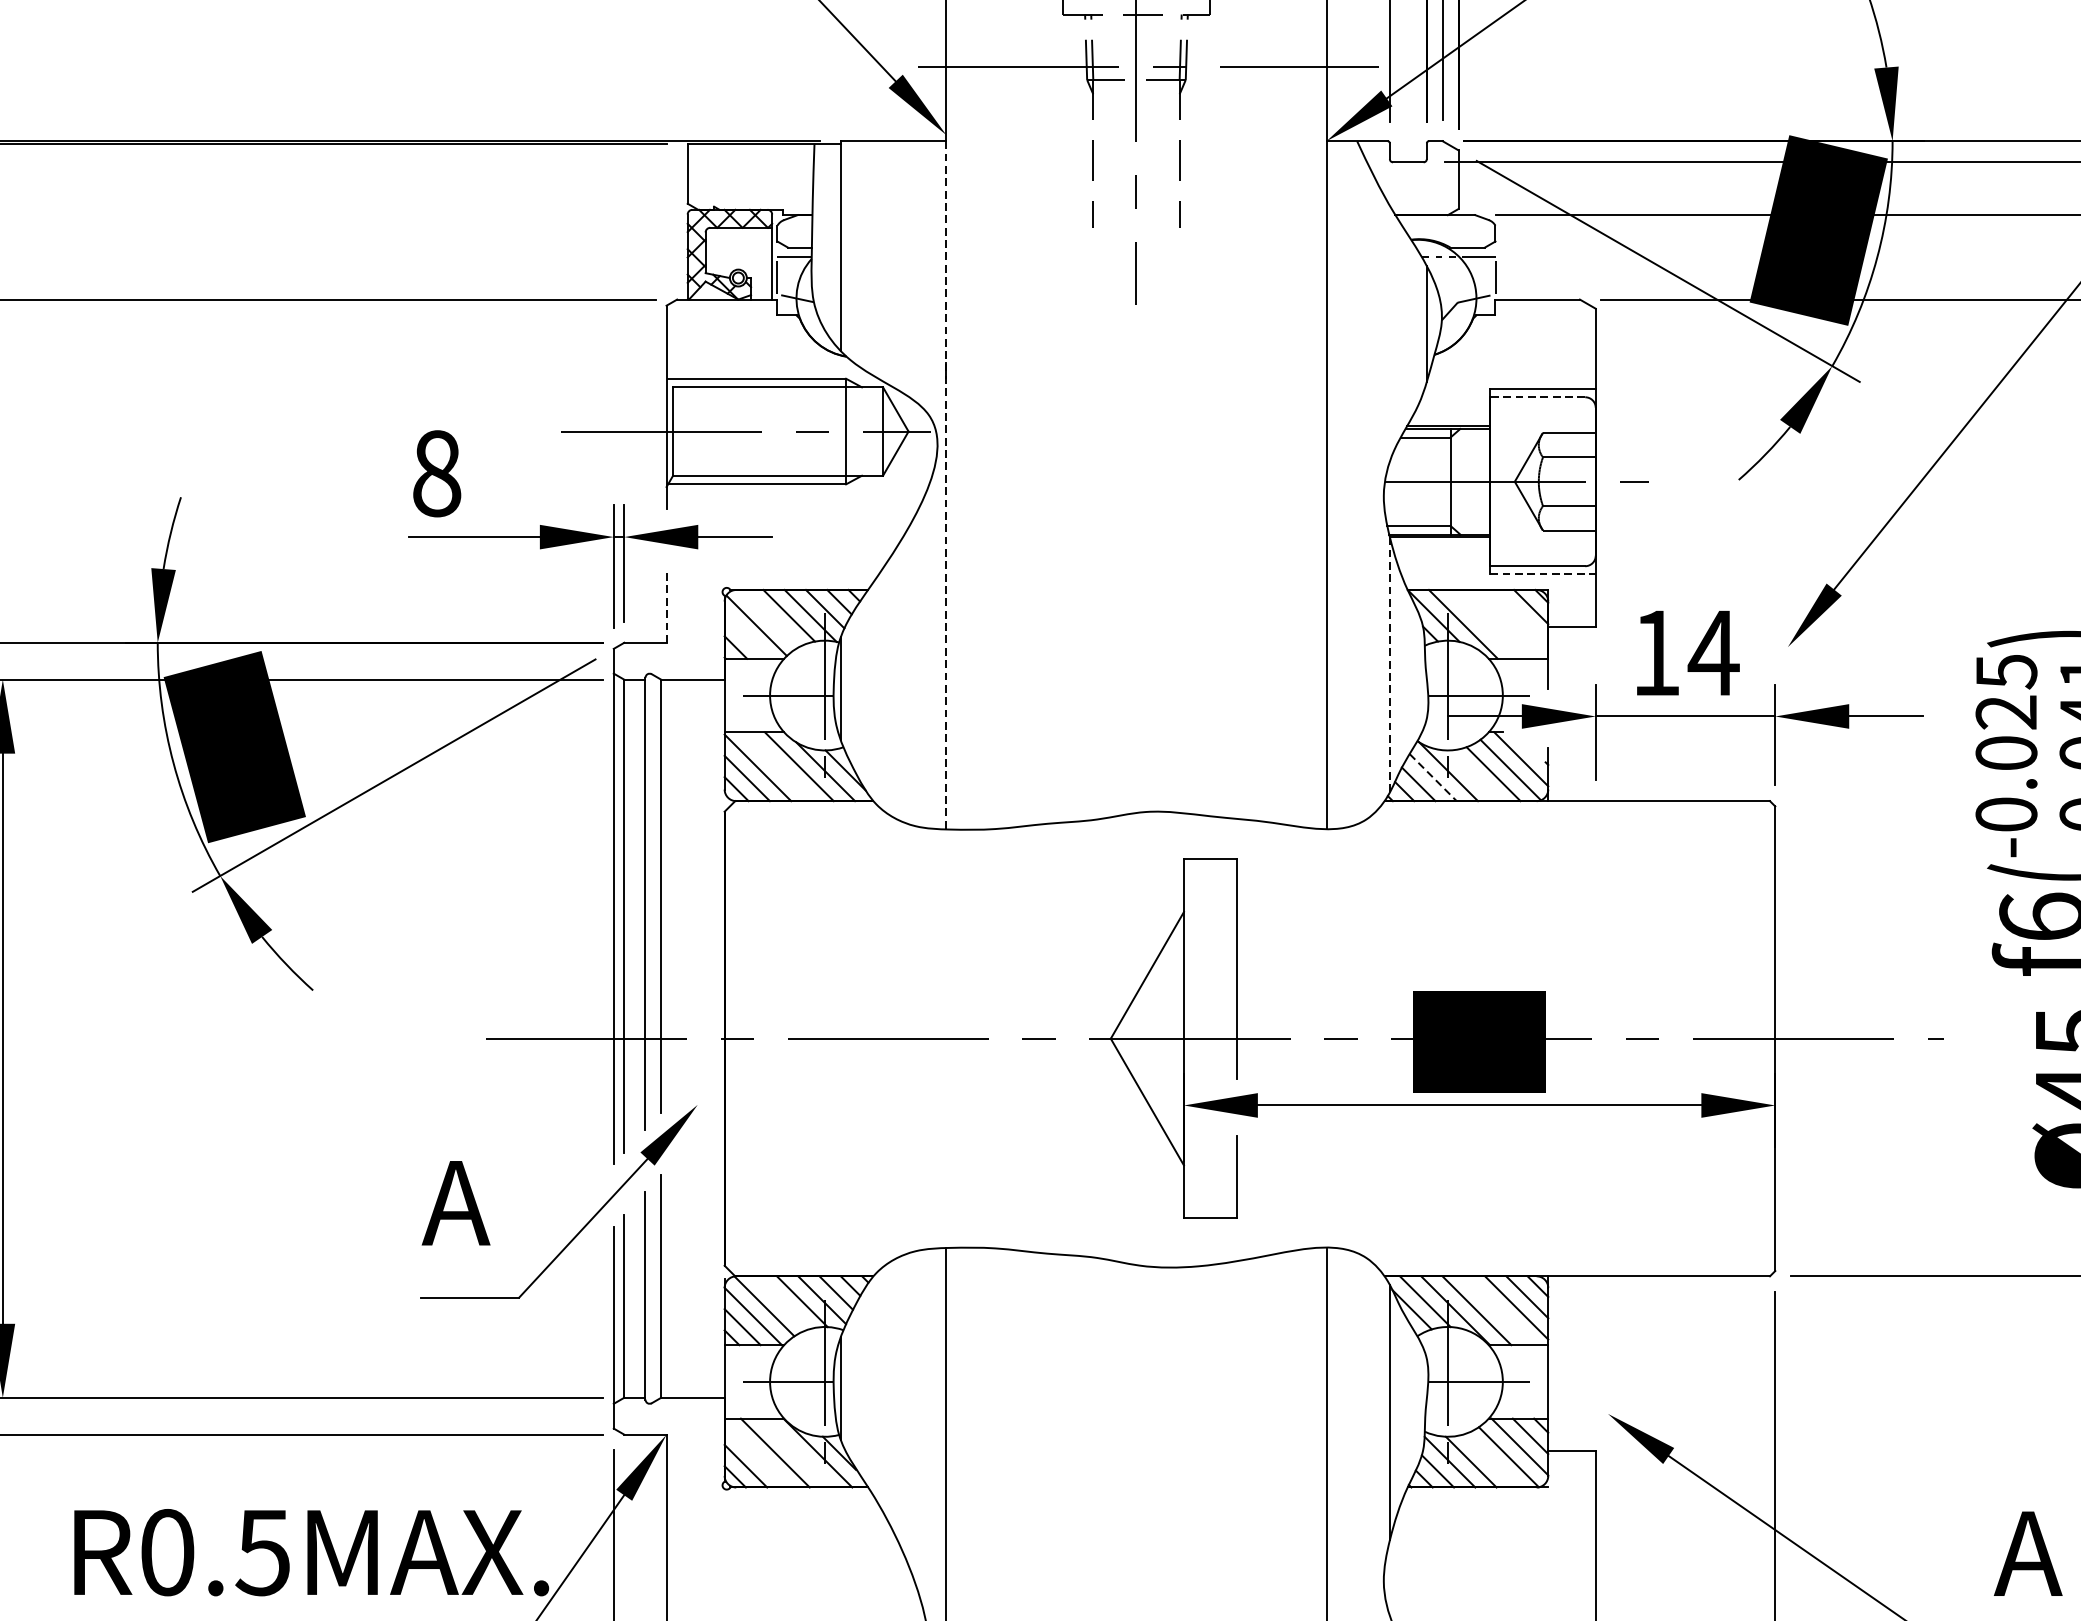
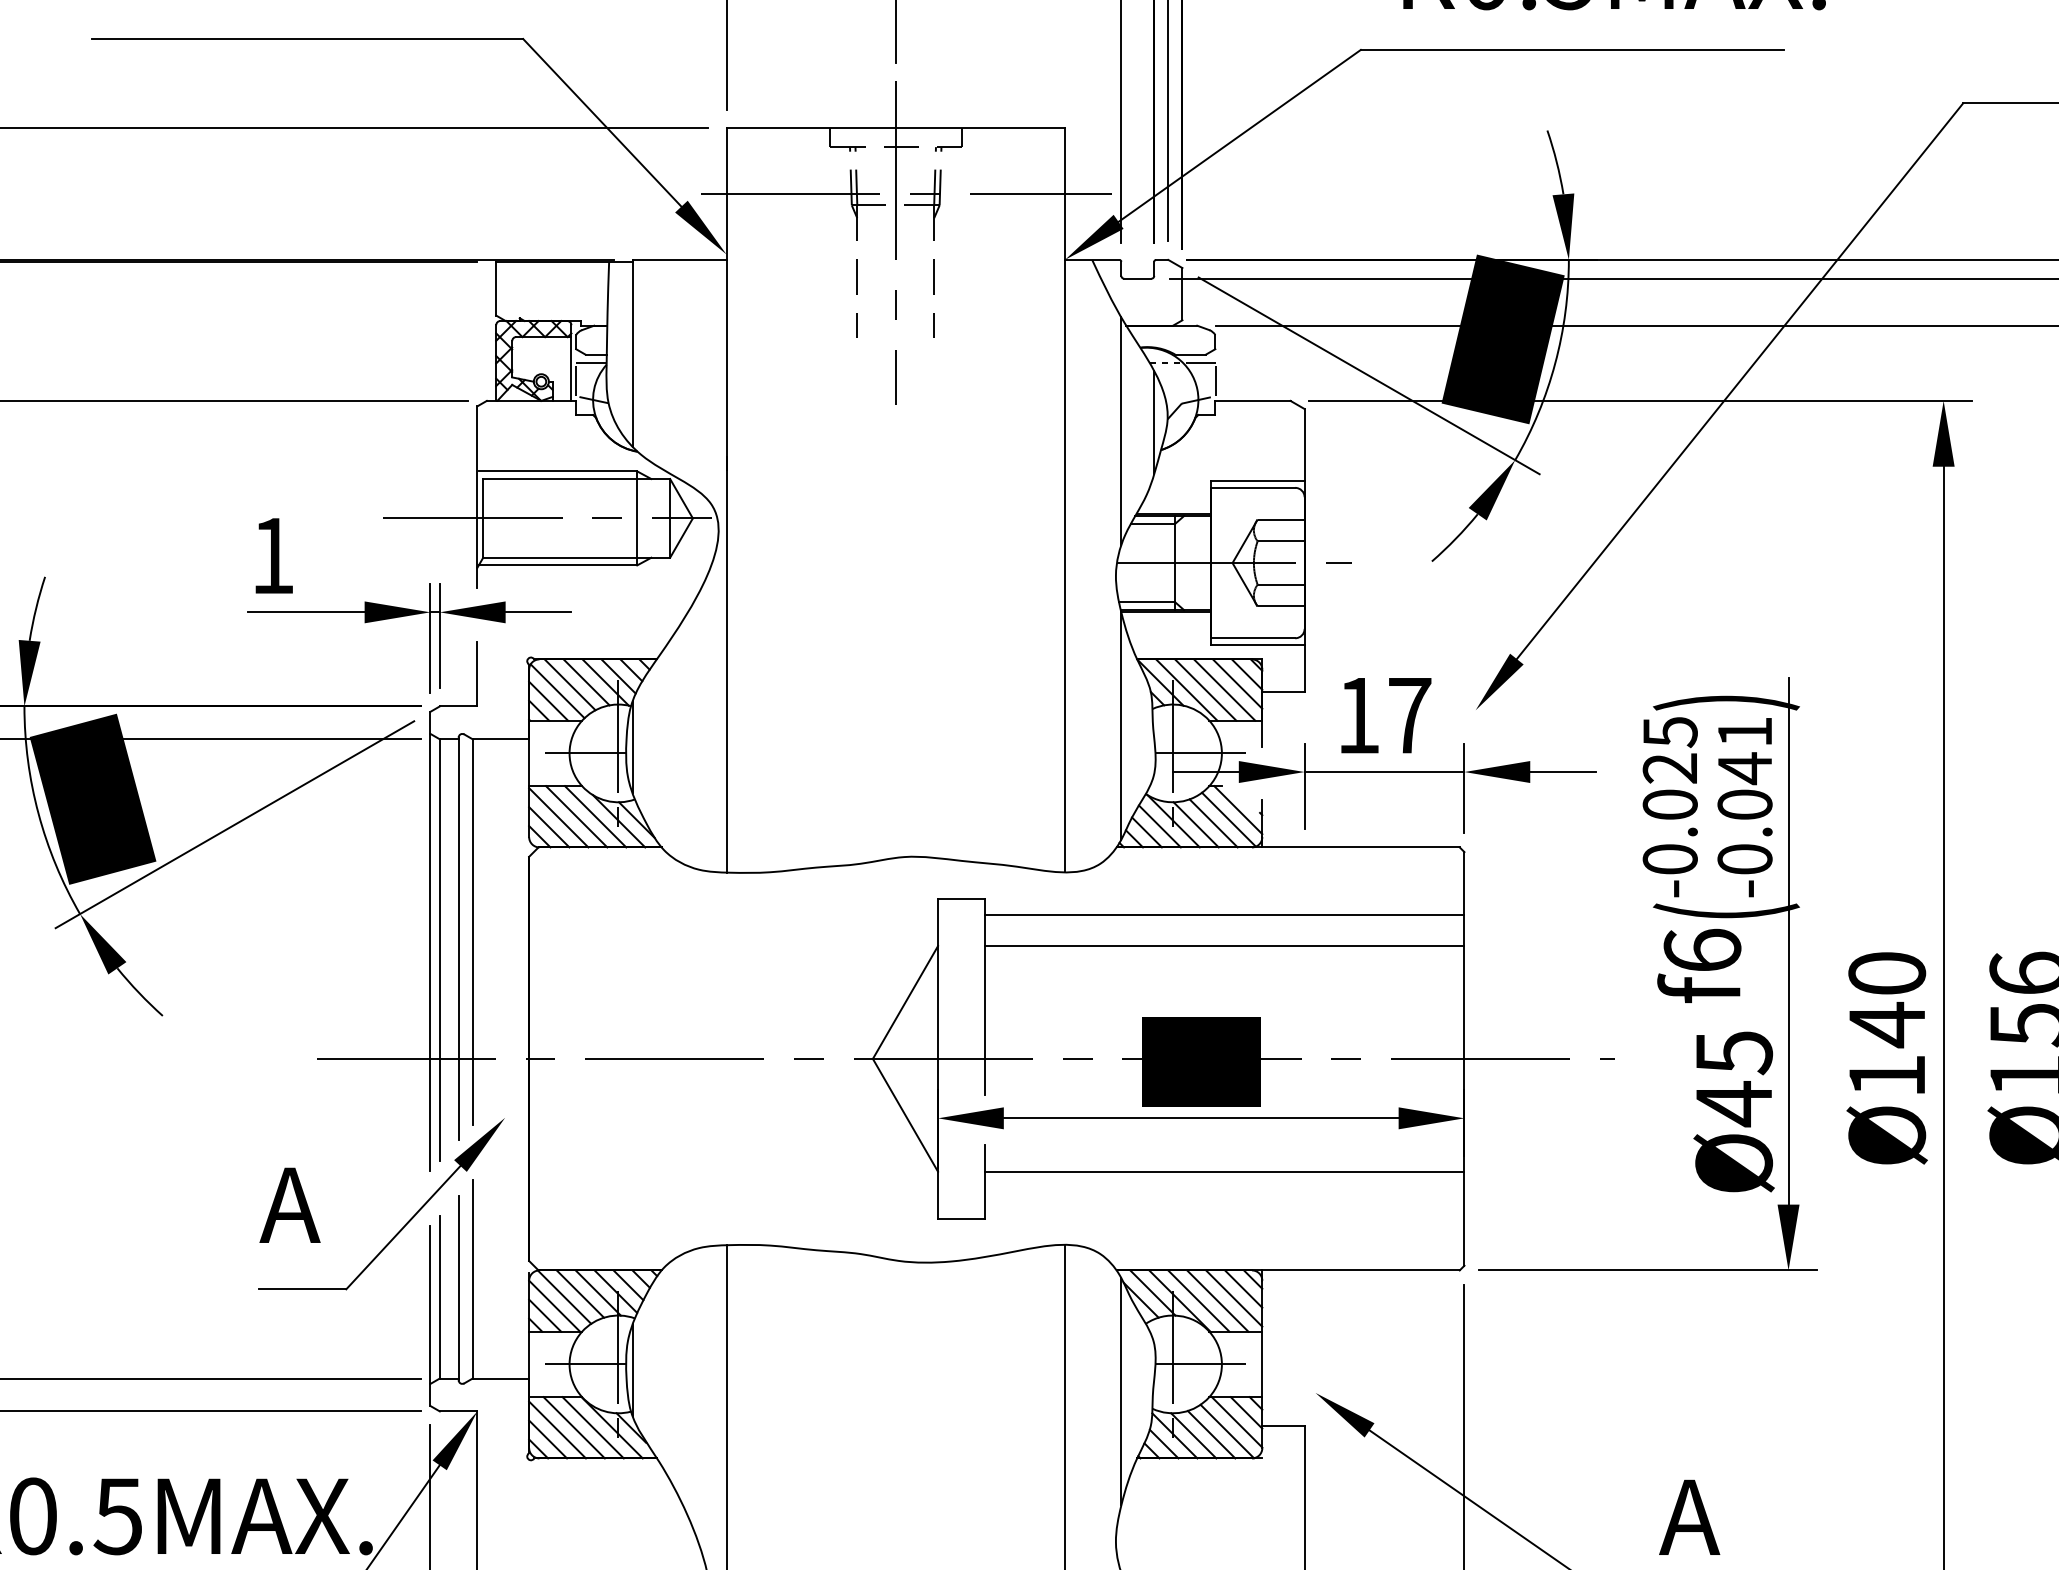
line: (1390, 332) -> (1121, 430), added
line: (1537, 396) -> (1252, 487), dashed -> solid
text: (437, 473) -> (273, 555), 8 -> 1
line: (946, 485) -> (726, 566), dashed -> solid
line: (1542, 574) -> (1257, 645), dashed -> solid
line: (666, 605) -> (477, 673), dashed -> solid
line: (1520, 617) -> (1237, 683), added
line: (769, 618) -> (569, 684), added
line: (1484, 623) -> (1205, 689), added
line: (1505, 623) -> (1224, 689), added
line: (746, 636) -> (548, 700), added
text: (1713, 652) -> (1409, 715), 14 -> 17
line: (1390, 665) -> (1121, 726), dashed -> solid
line: (777, 766) -> (576, 816), added
line: (1473, 775) -> (1195, 824), added
line: (1432, 777) -> (1159, 826), dashed -> solid
line: (1505, 877) -> (1224, 915), added
line: (1505, 912) -> (1224, 946), added
line: (1505, 1165) -> (1224, 1171), added
line: (782, 1302) -> (580, 1293), added
line: (1497, 1310) -> (1217, 1300), added
line: (795, 1452) -> (592, 1427), added
line: (756, 1455) -> (557, 1429), added
line: (1491, 1460) -> (1211, 1434), added

